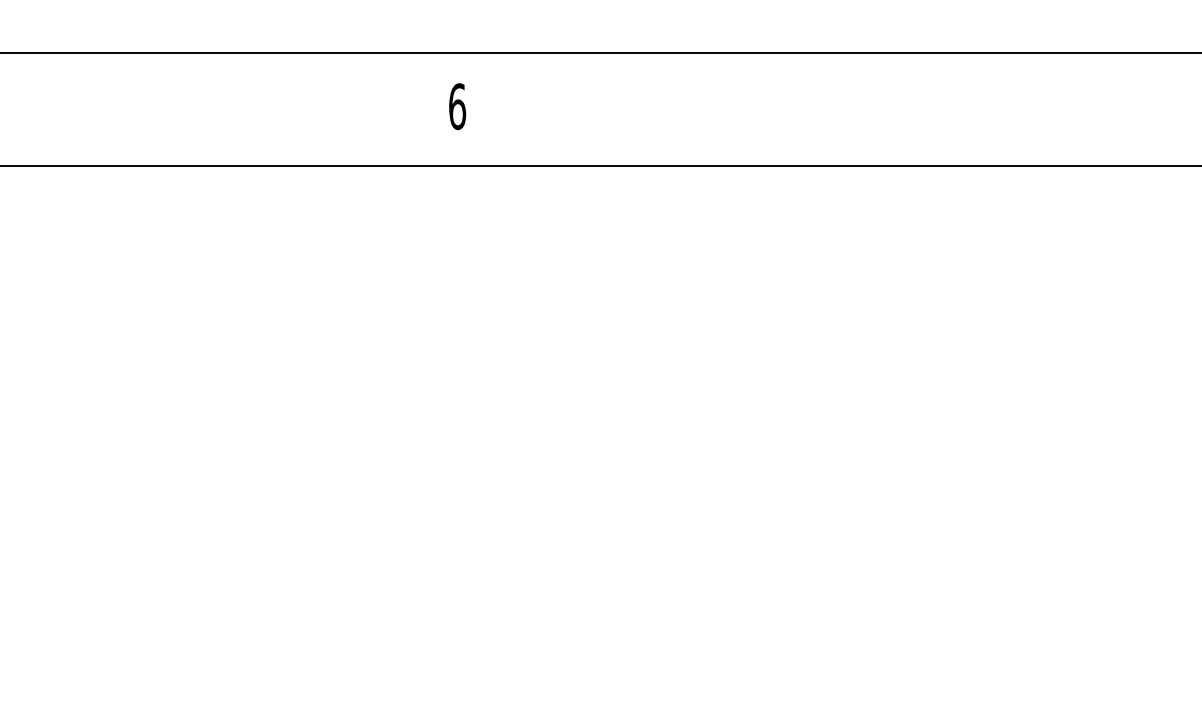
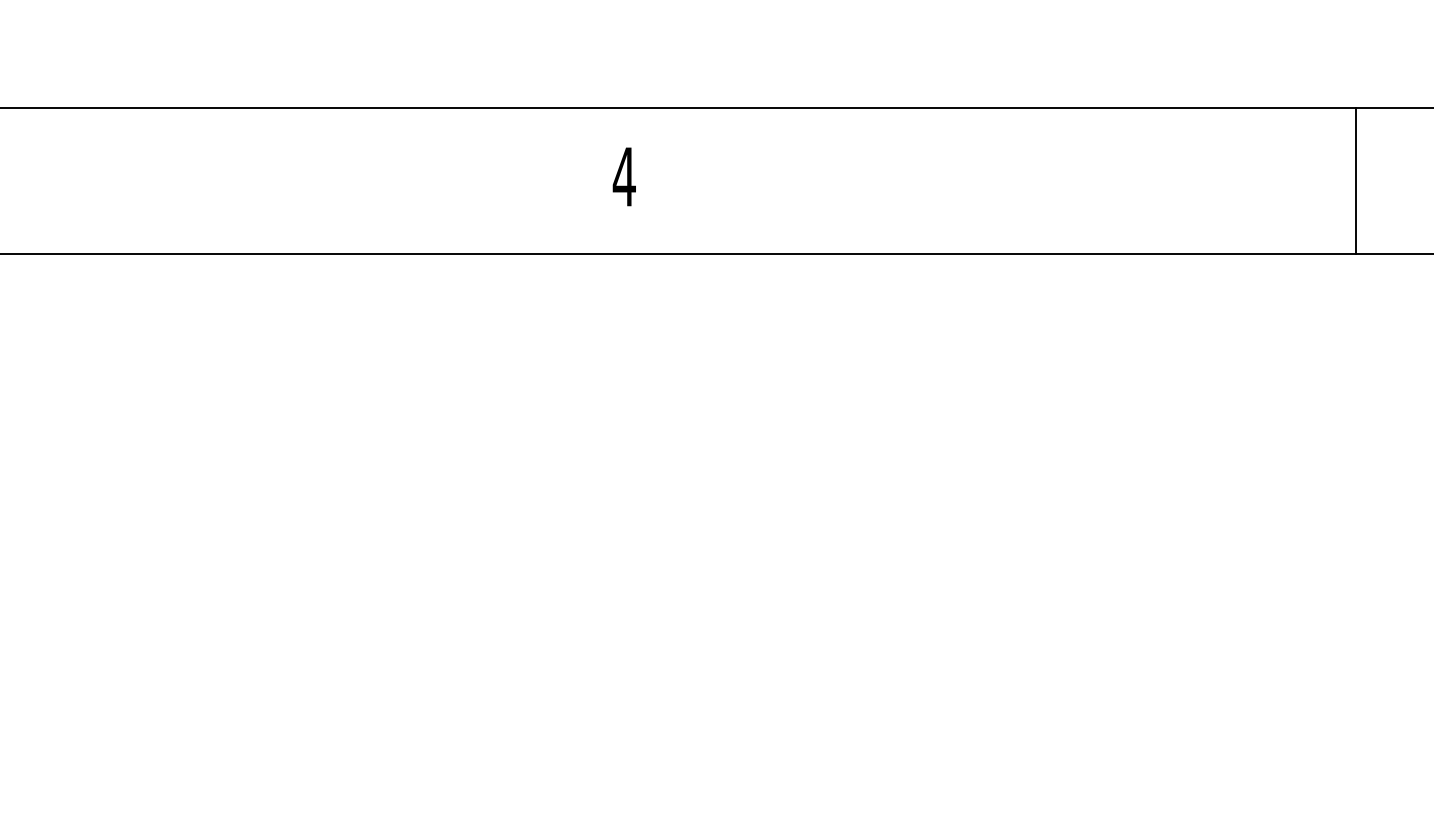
text: (457, 106) -> (624, 176), 6 -> 4
line: (1022, 109) -> (1355, 180), added

